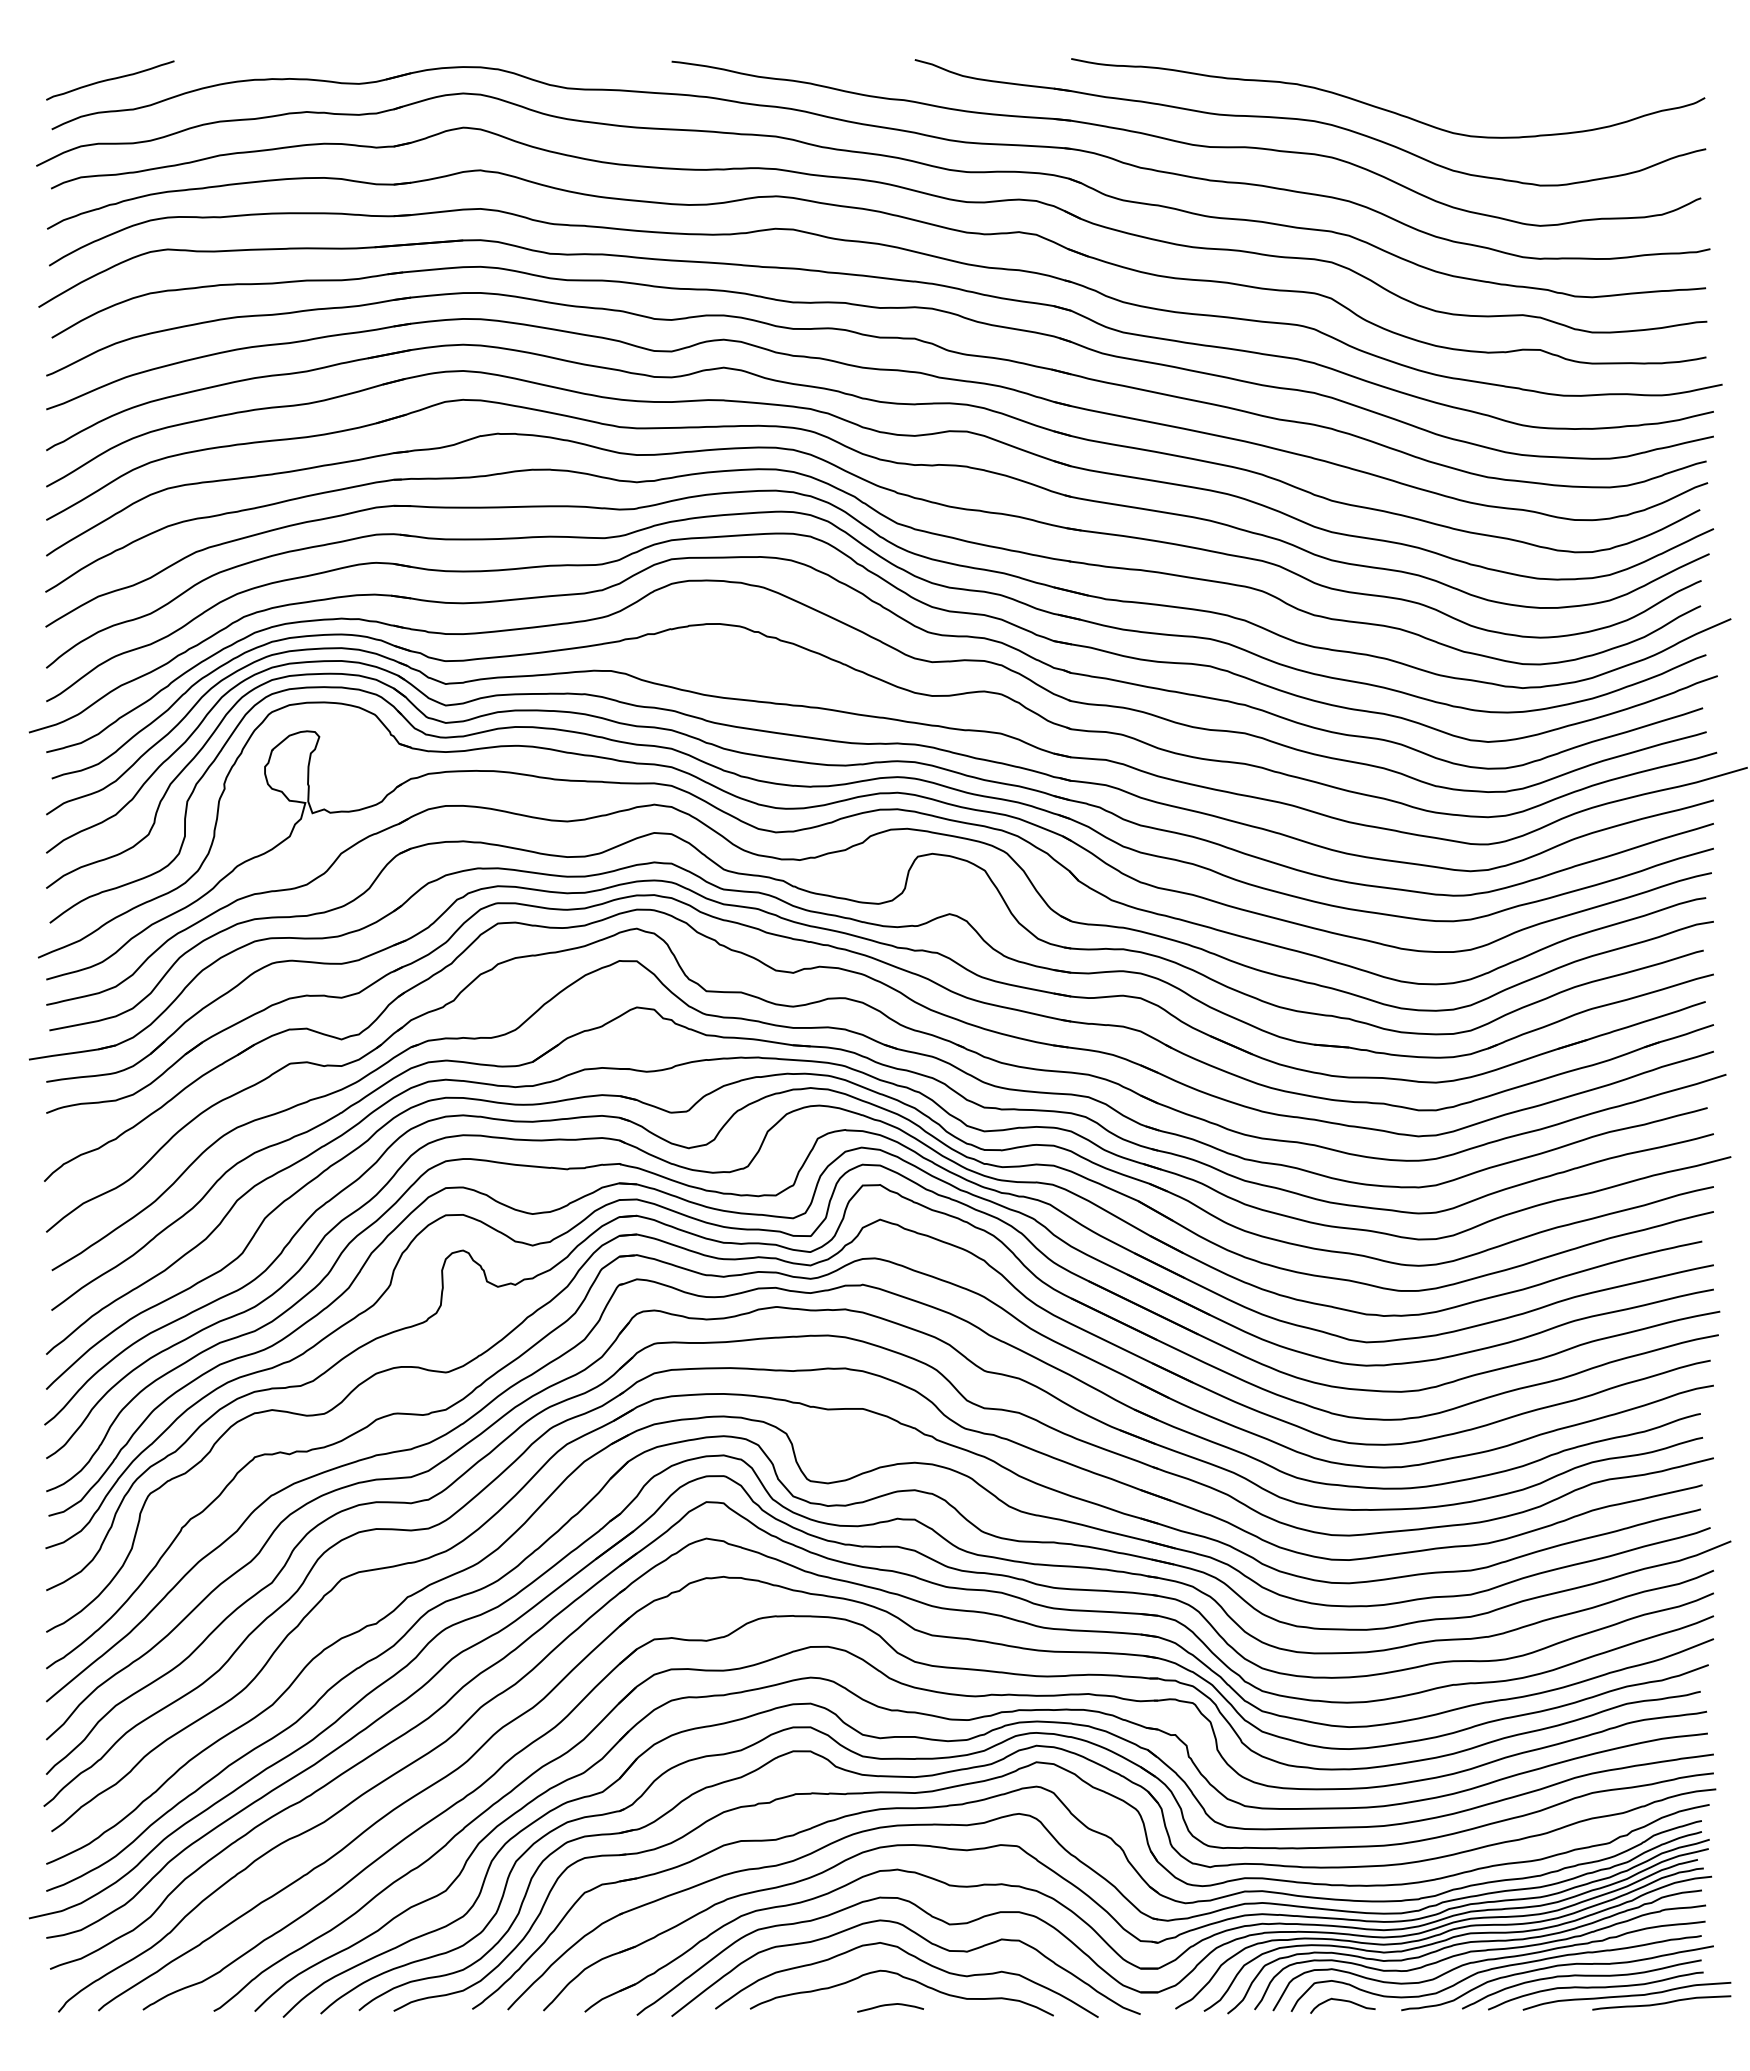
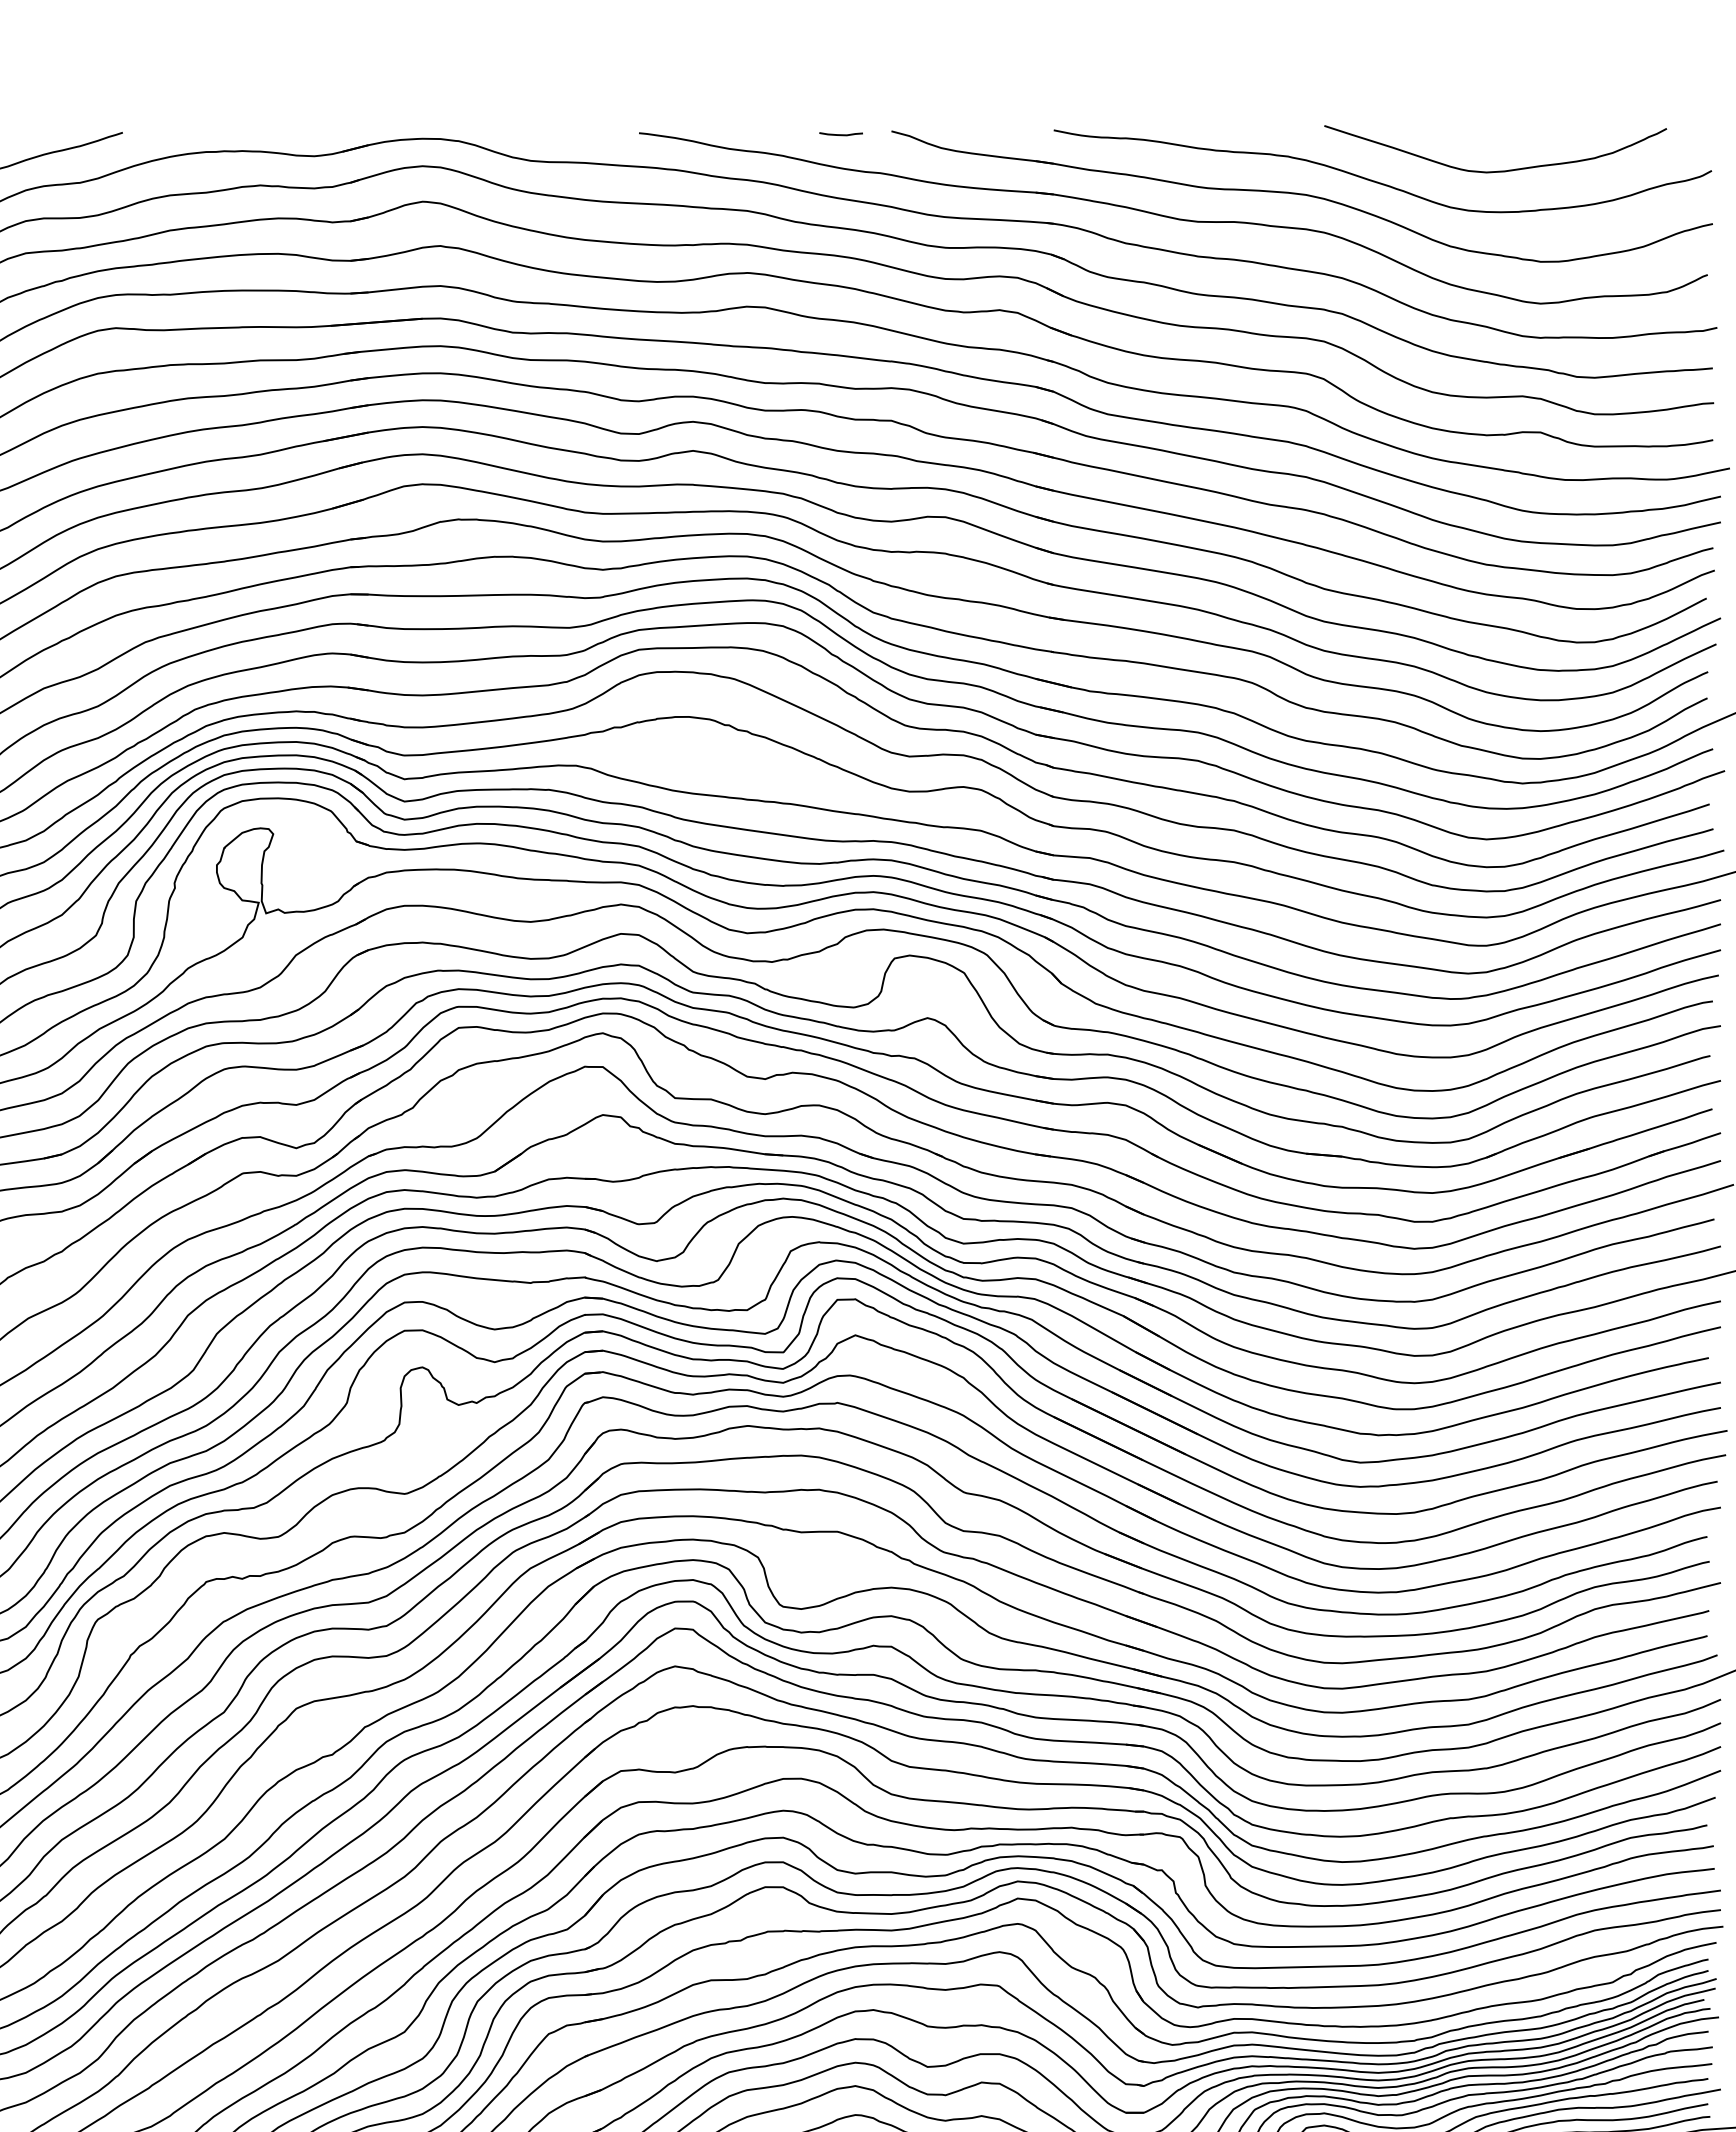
curve: (866, 62) -> (841, 134), added
curve: (1500, 97) -> (1499, 170), added

